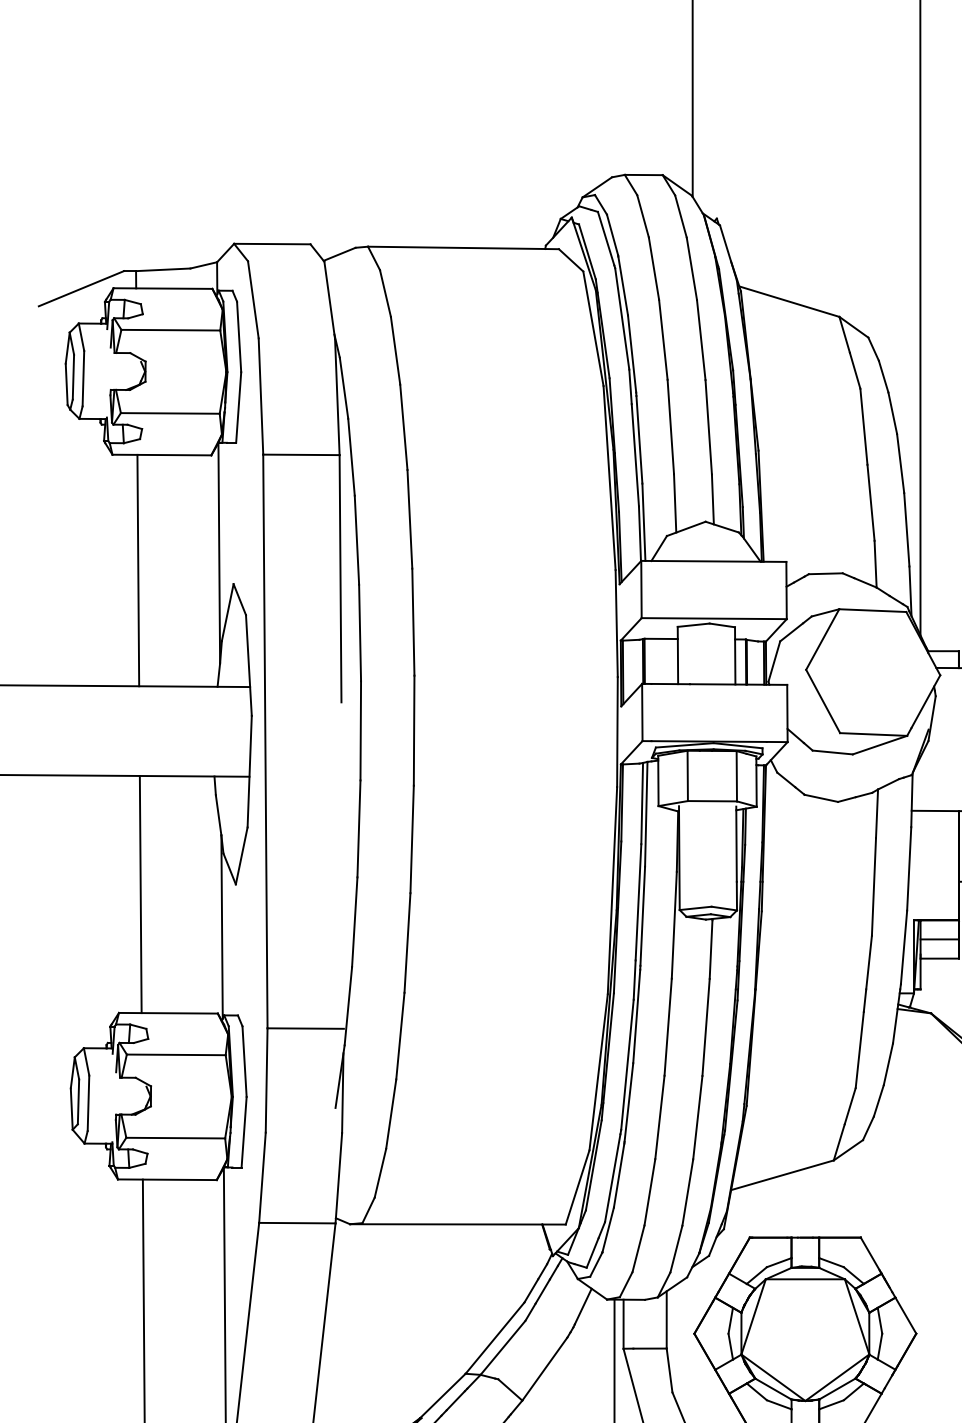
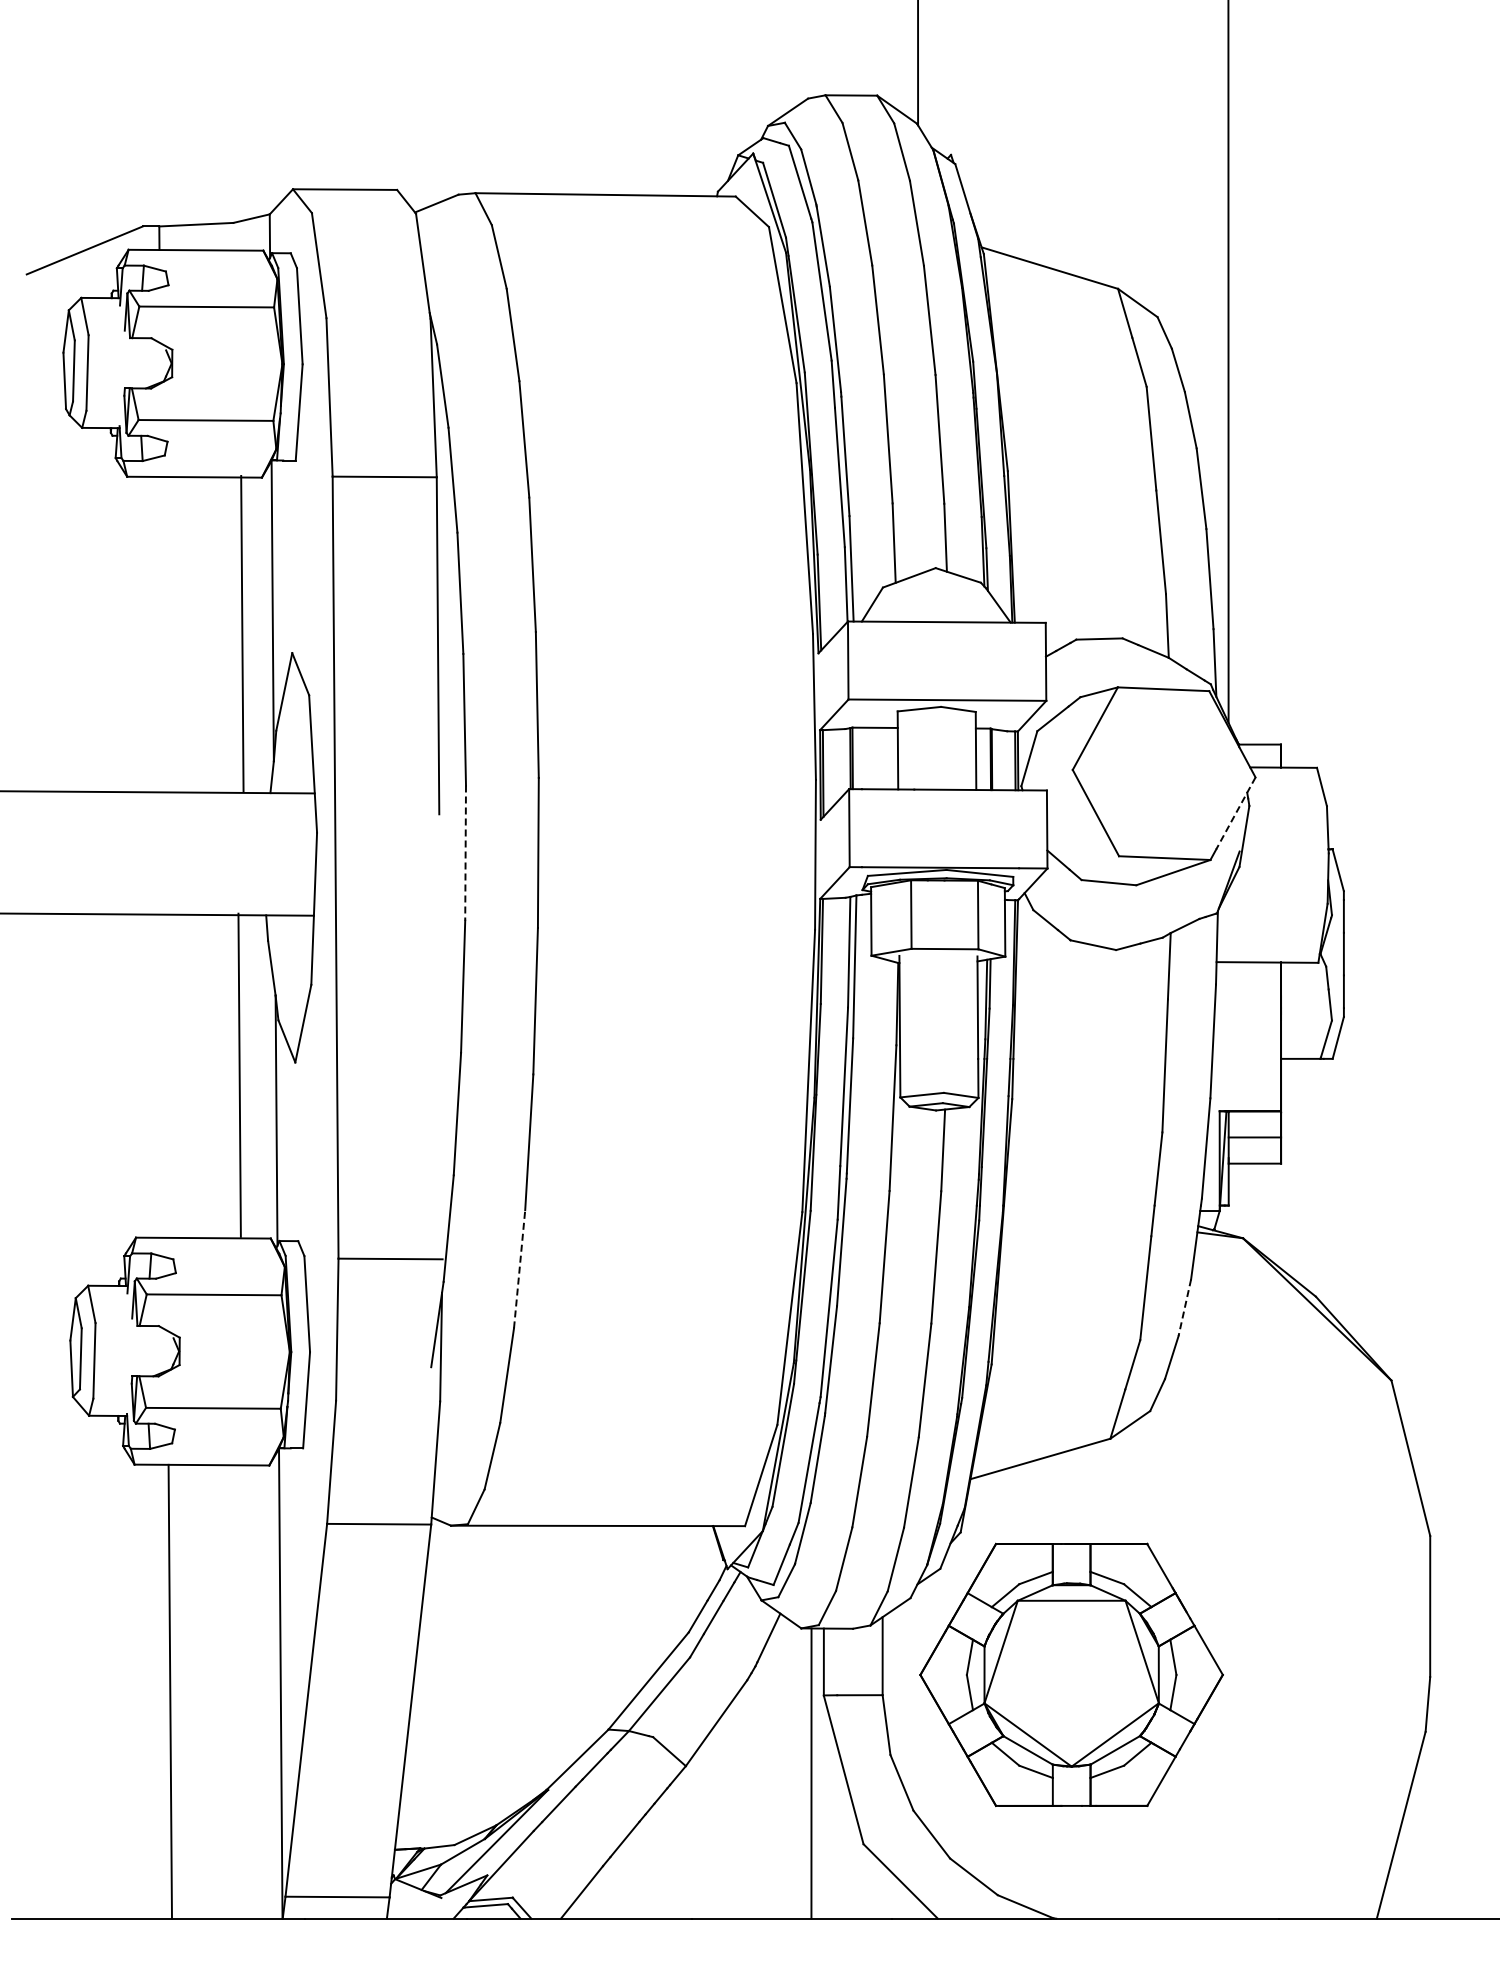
line: (138, 570) -> (242, 633), moved
line: (925, 701) -> (1235, 813), solid -> dashed
line: (360, 731) -> (465, 853), solid -> dashed
line: (140, 893) -> (239, 1074), moved
line: (400, 1035) -> (519, 1268), solid -> dashed
line: (888, 1064) -> (1184, 1308), solid -> dashed

